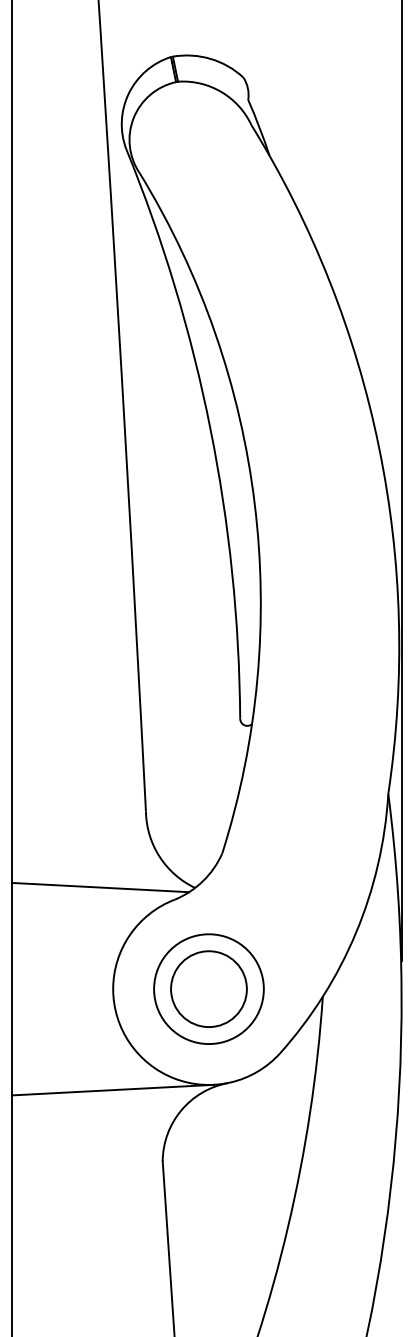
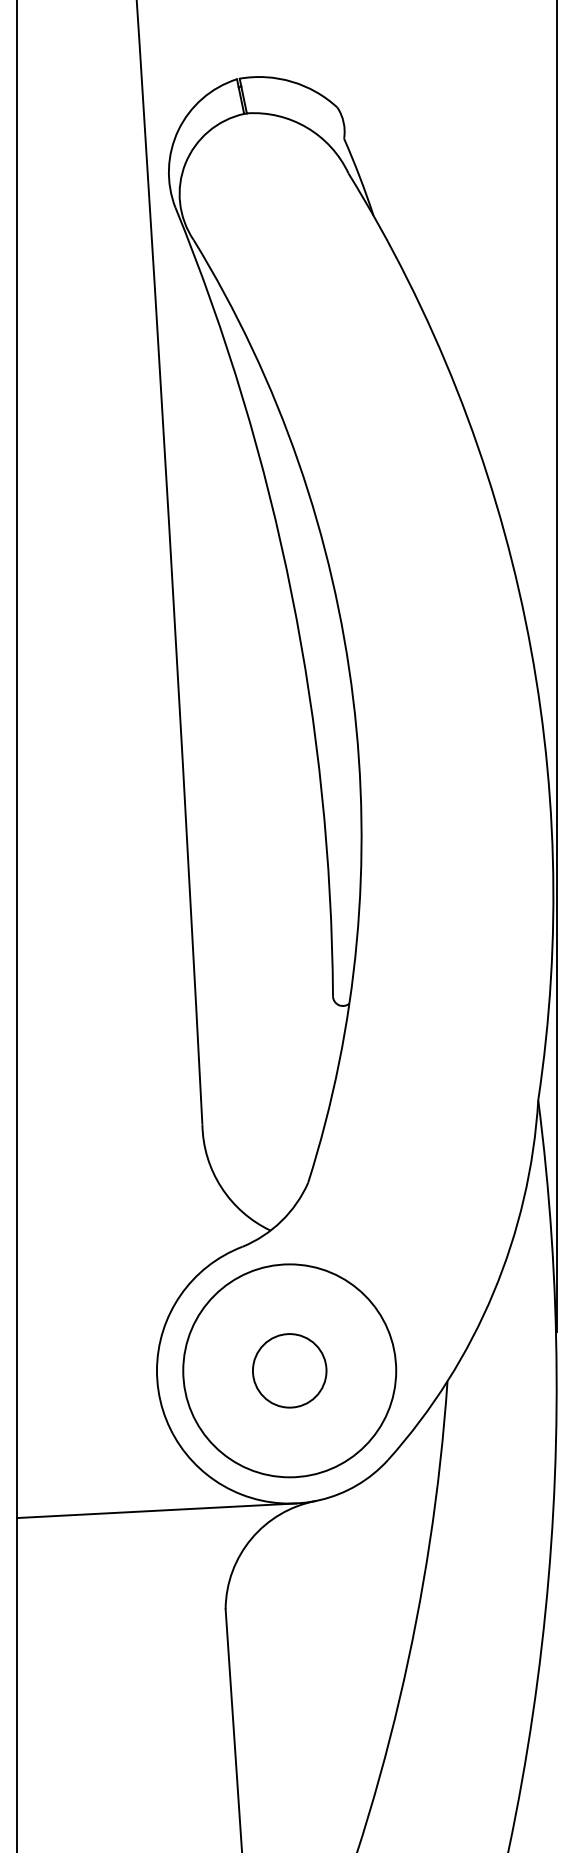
line: (100, 887) -> (139, 1229), removed
circle: (208, 989) -> (289, 1371), size x0.7
circle: (208, 989) -> (289, 1371), size x1.4

